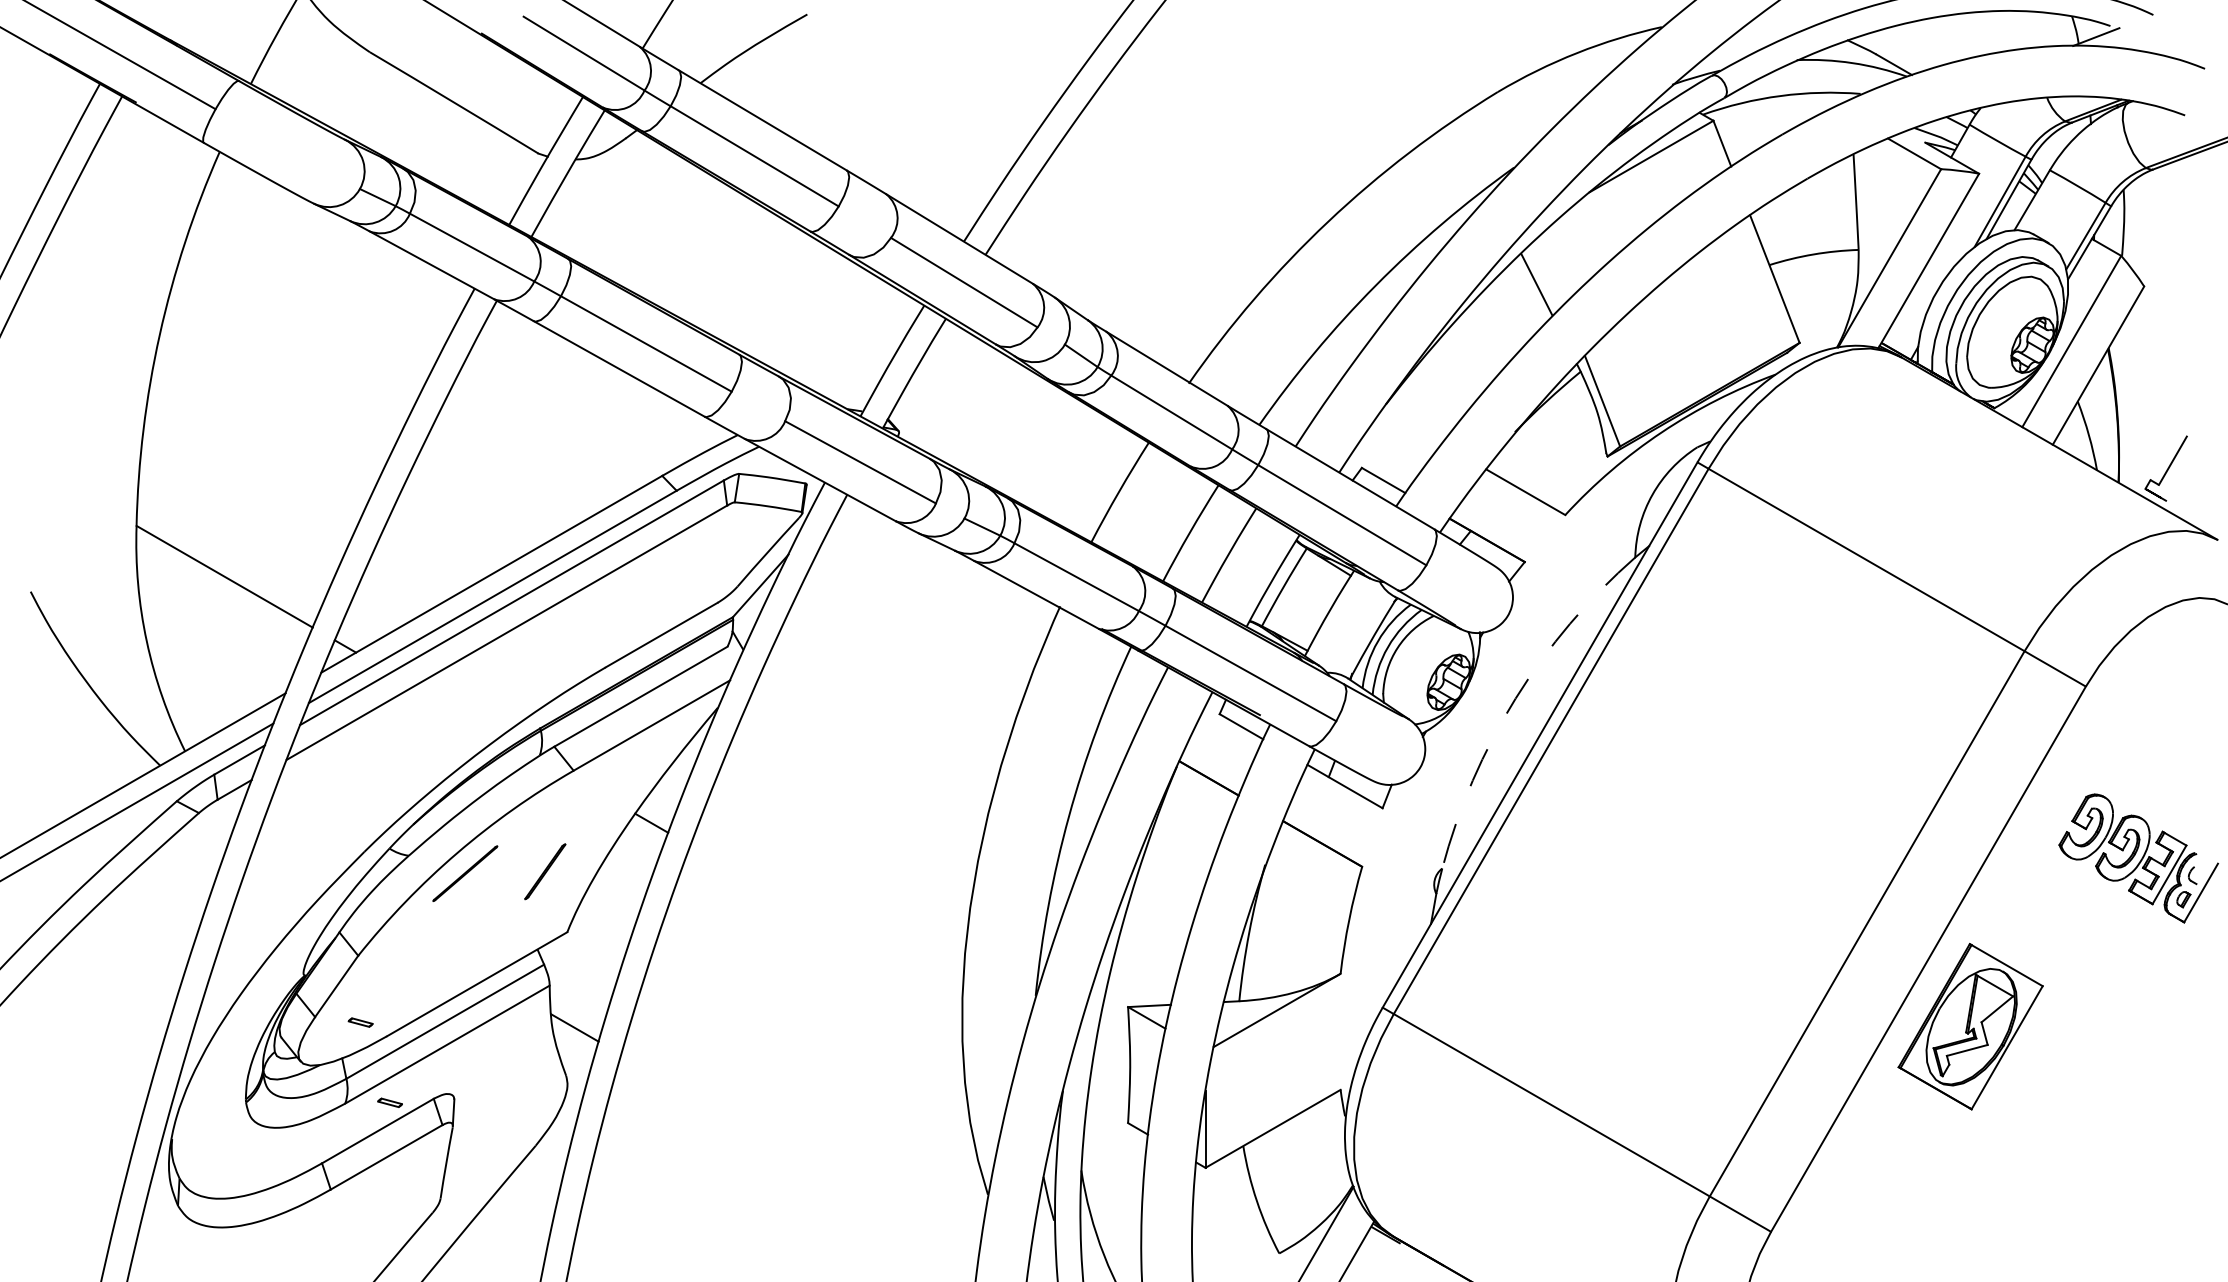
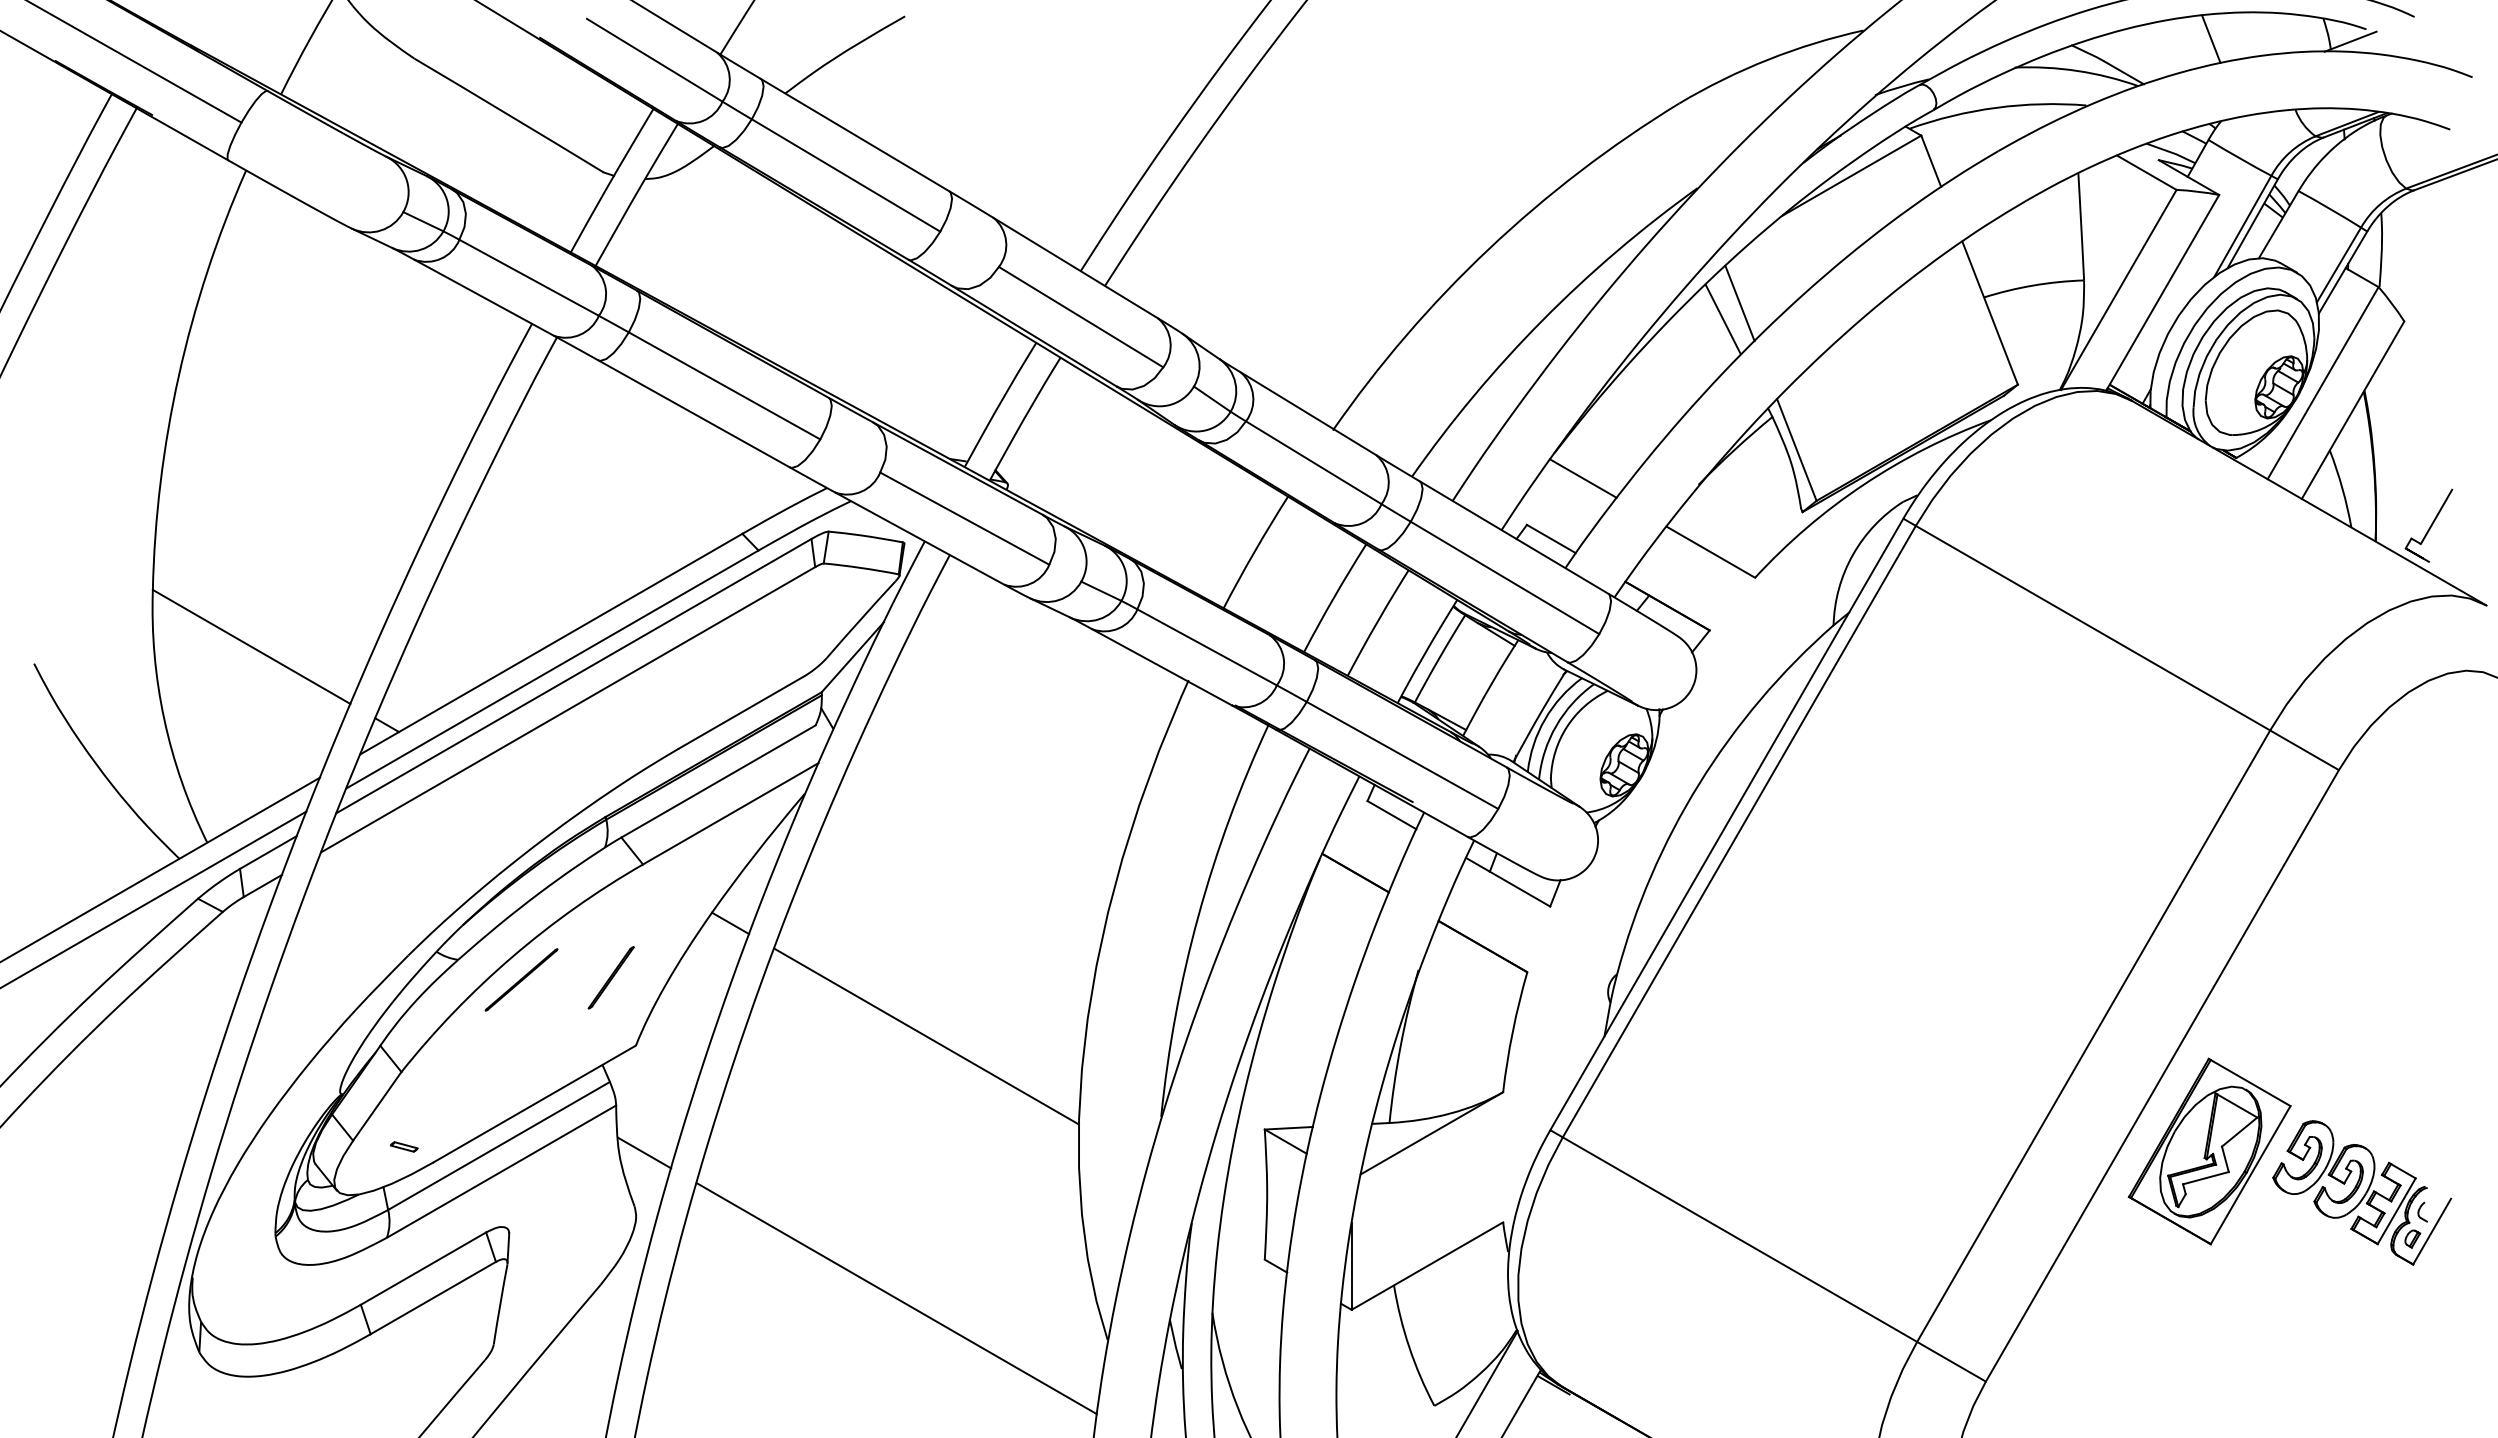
line: (1972, 34) -> (2211, 38), added
line: (1551, 270) -> (1739, 303), added
line: (1412, 426) -> (1583, 478), added
arc: (1515, 698) -> (1699, 783), dashed -> solid
part: (2139, 858) -> (2362, 1192), moved
line: (826, 924) -> (926, 1036), added
part: (389, 1102) -> (436, 1236), removed
line: (799, 1157) -> (896, 1298), added

